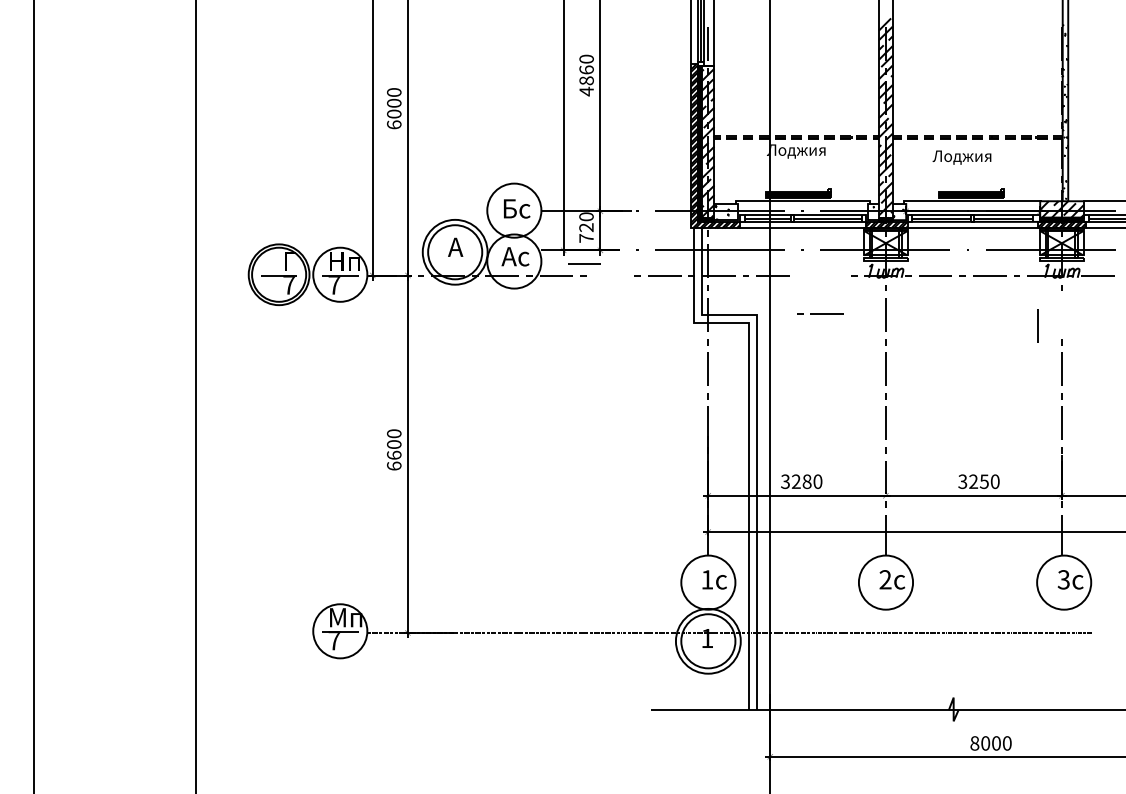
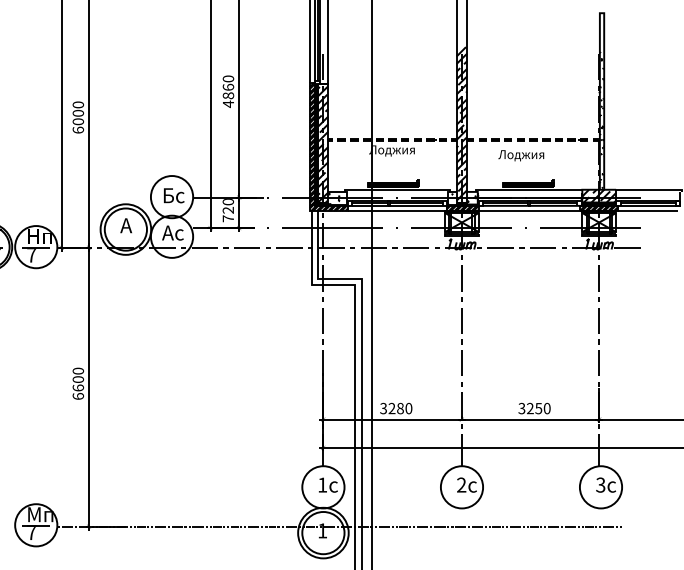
line: (584, 263) -> (247, 247), moved
line: (820, 313) -> (410, 247), moved
line: (1037, 325) -> (598, 278), moved

